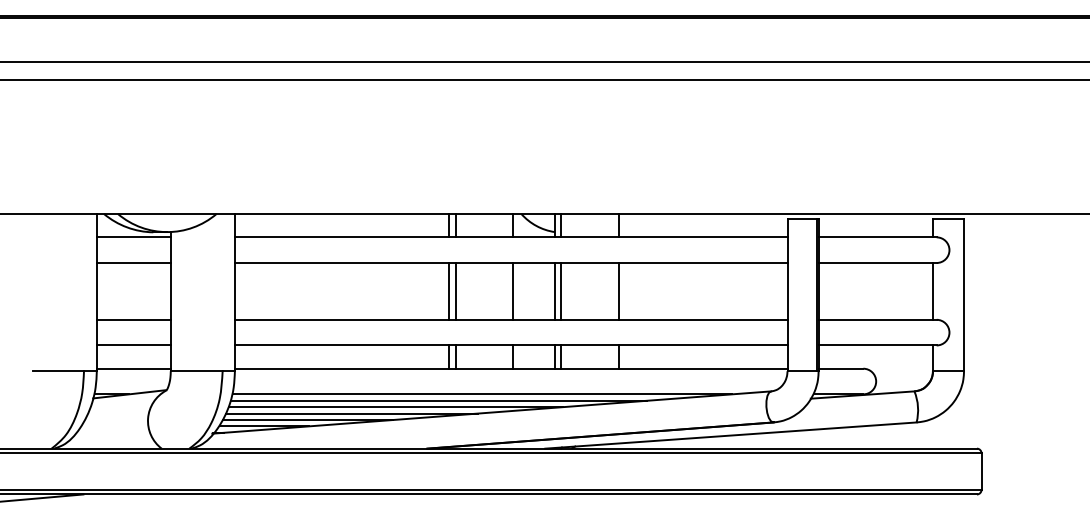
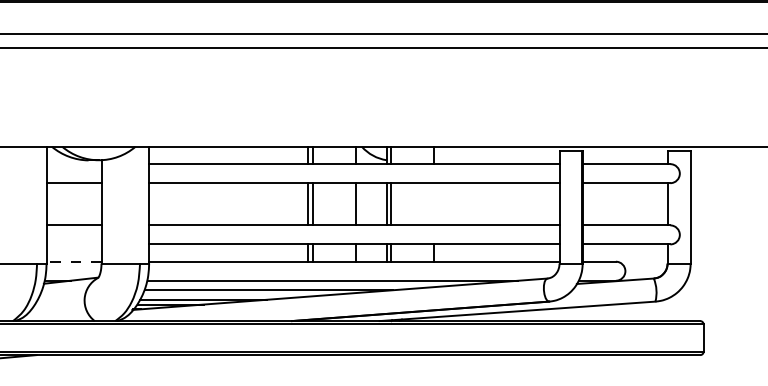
line: (133, 237) -> (73, 164), removed
line: (618, 291) -> (434, 204), removed
line: (133, 345) -> (73, 244), removed
line: (133, 368) -> (73, 261), solid -> dashed
line: (439, 400) -> (301, 285), removed
line: (352, 413) -> (236, 294), removed

